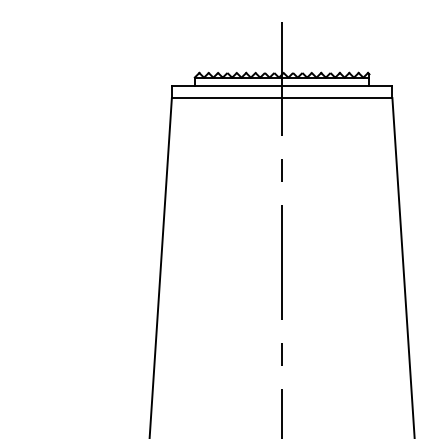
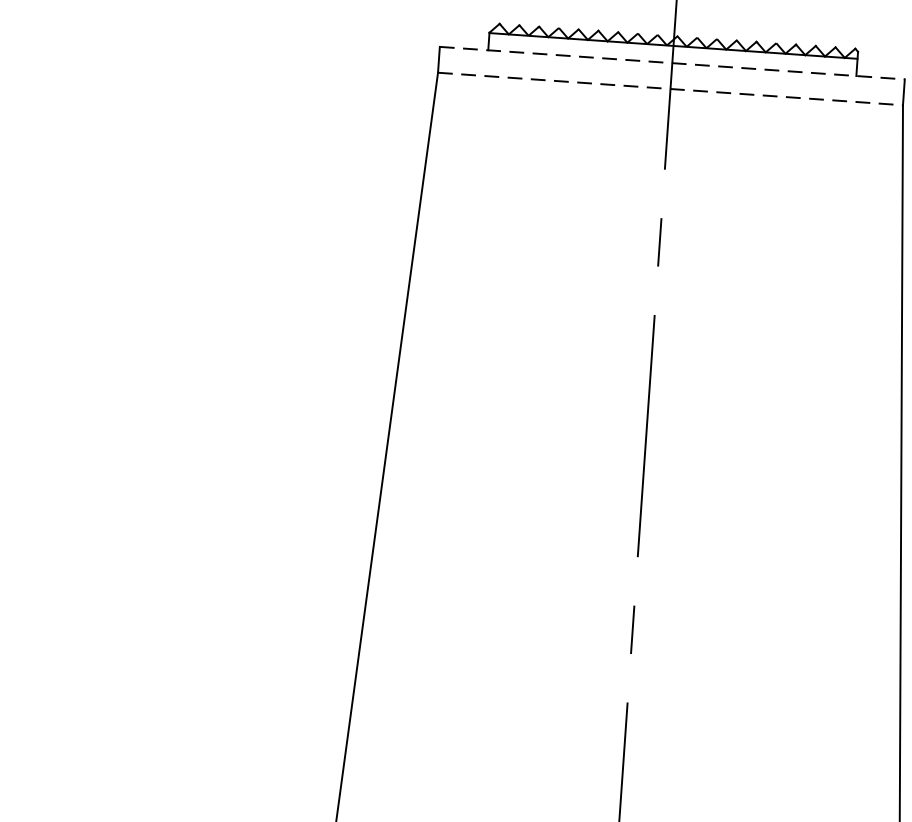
line: (282, 85) -> (673, 62), solid -> dashed
line: (282, 98) -> (671, 89), solid -> dashed

